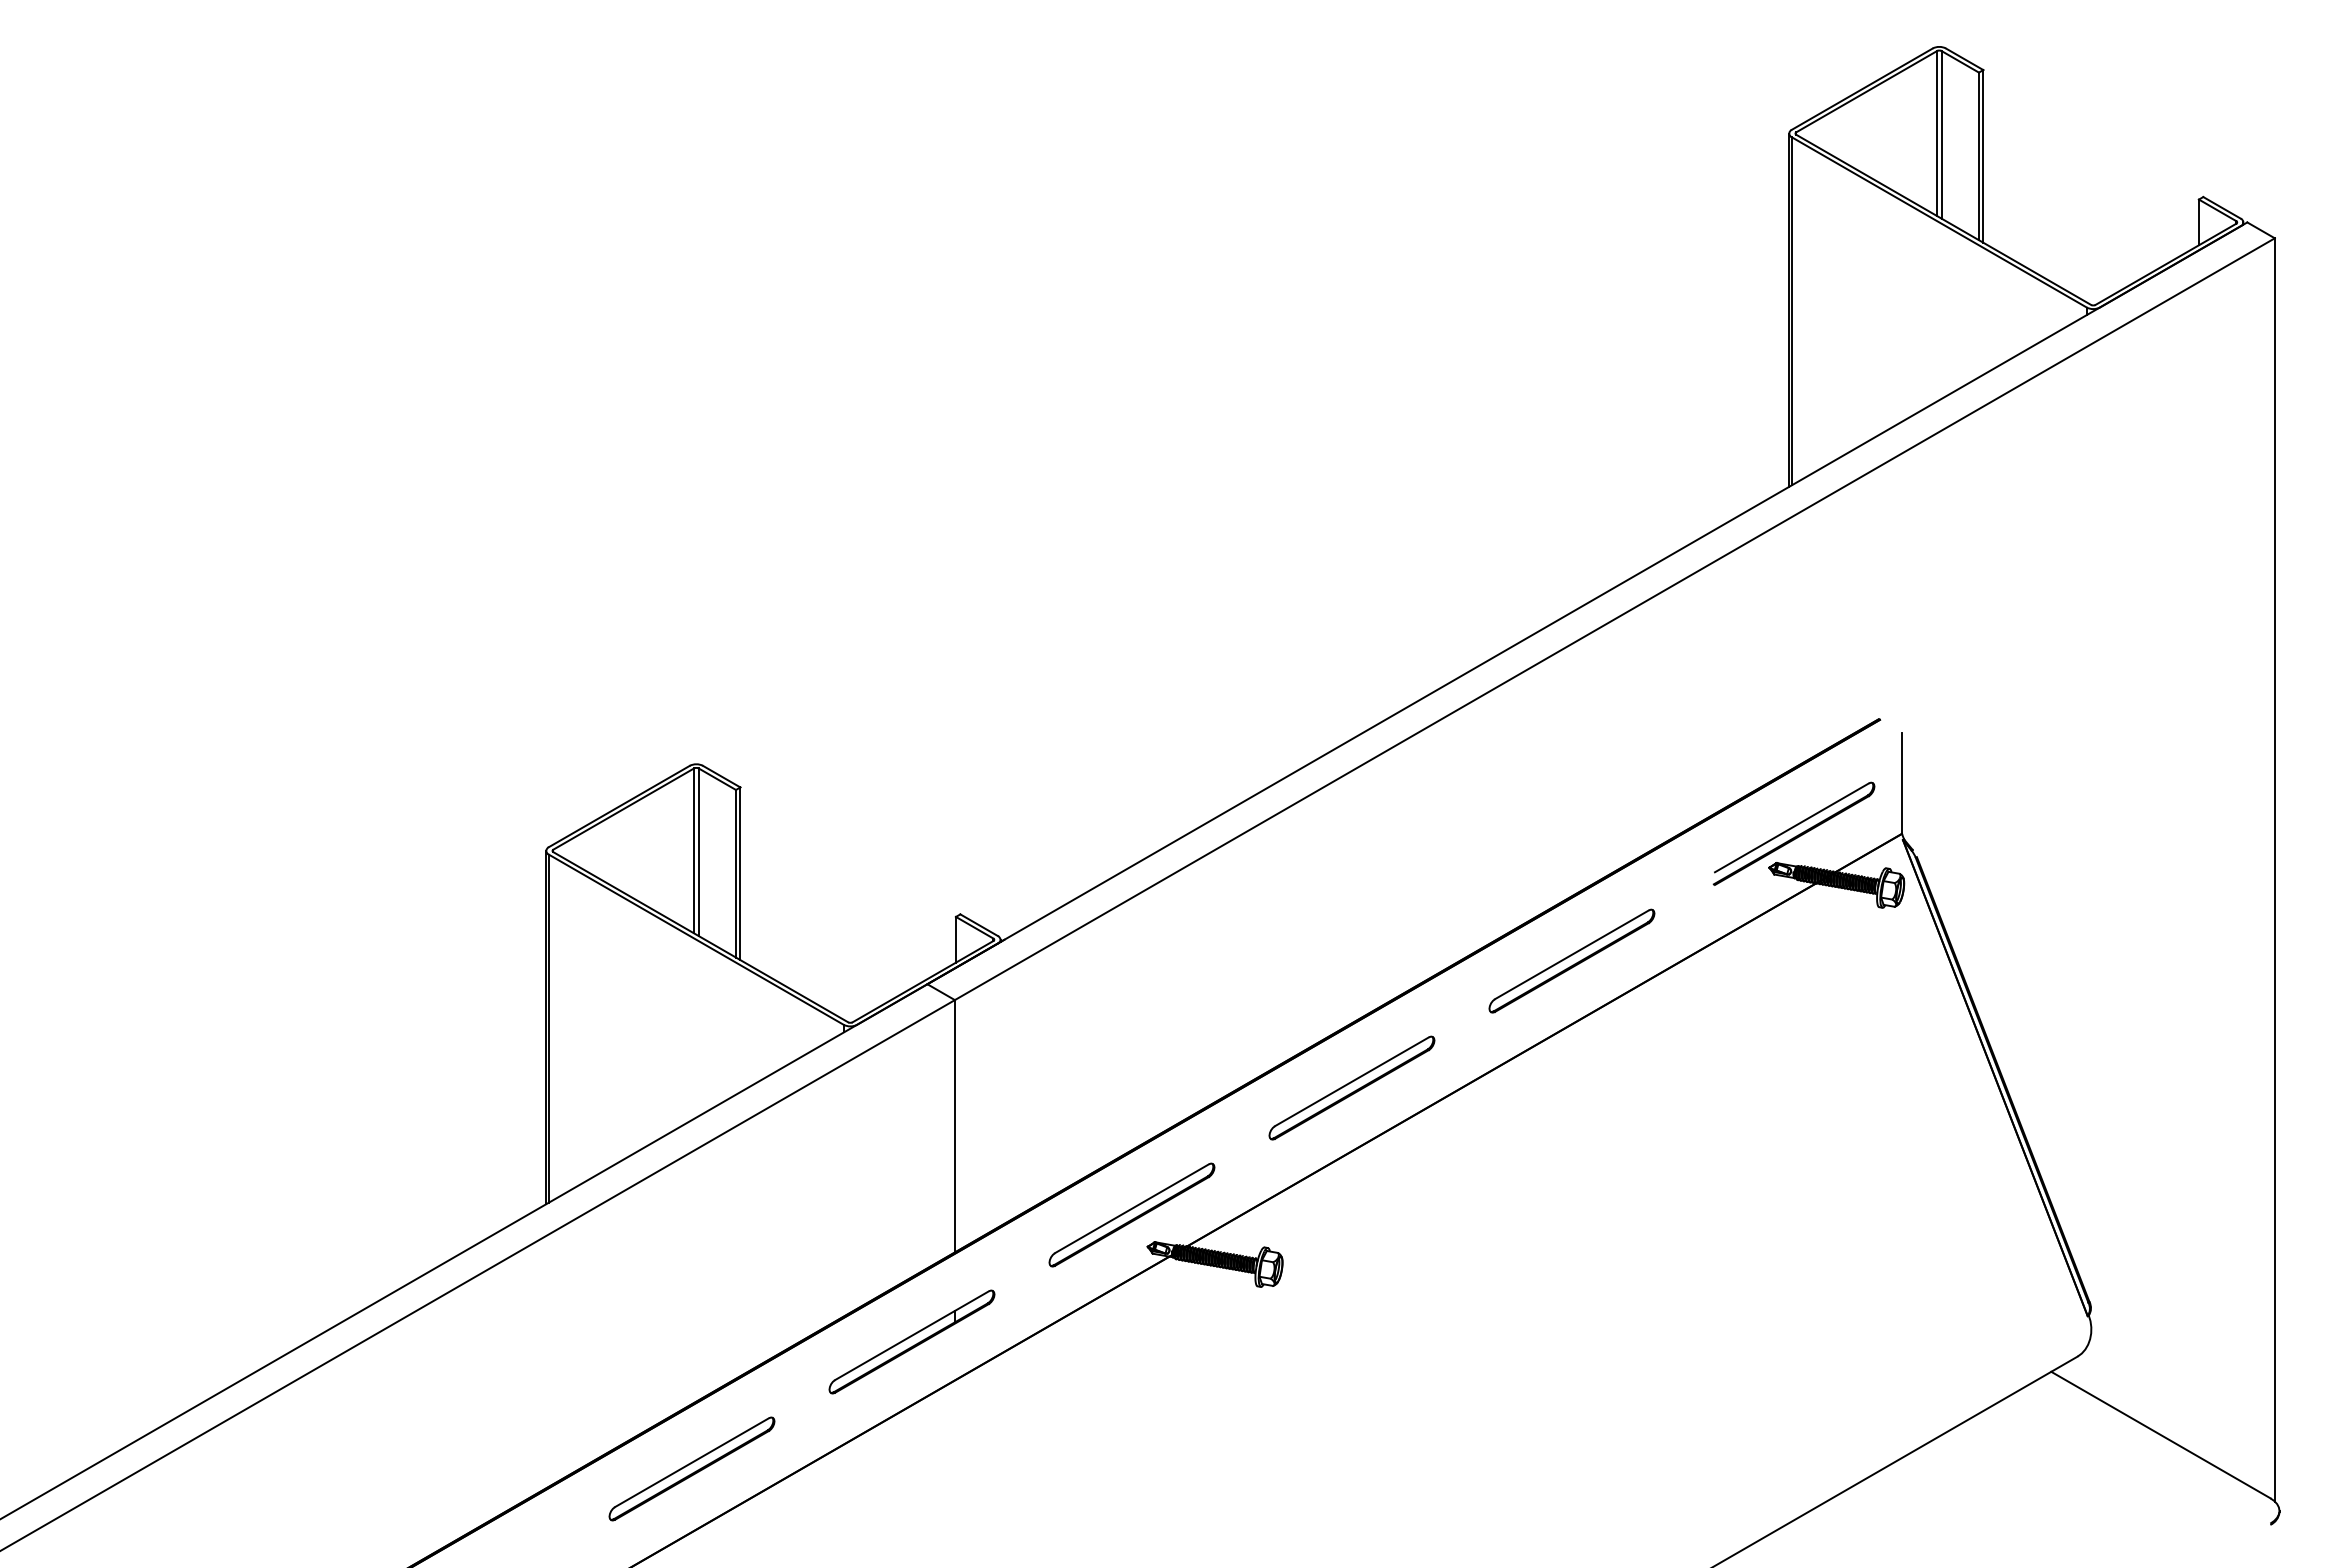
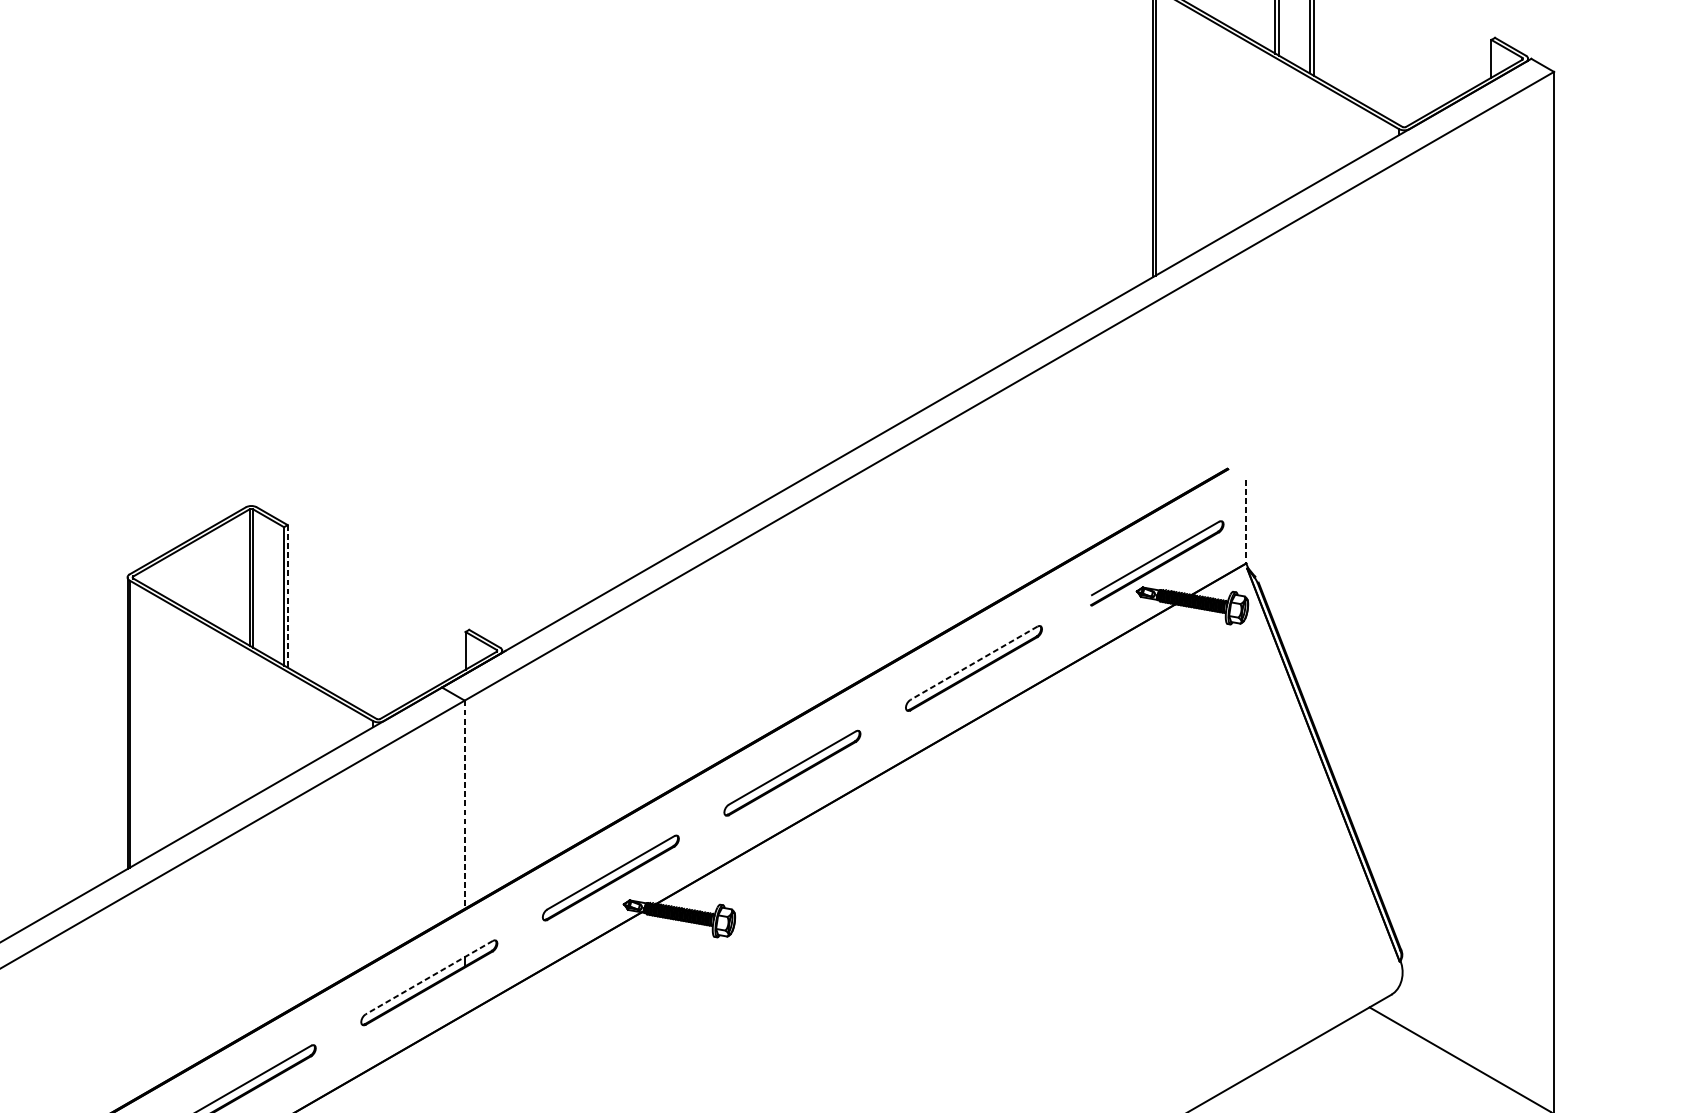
line: (1901, 783) -> (1245, 521), solid -> dashed
line: (740, 874) -> (287, 596), solid -> dashed
line: (1571, 954) -> (973, 662), solid -> dashed
line: (954, 1126) -> (464, 804), solid -> dashed
line: (912, 1335) -> (429, 977), solid -> dashed

